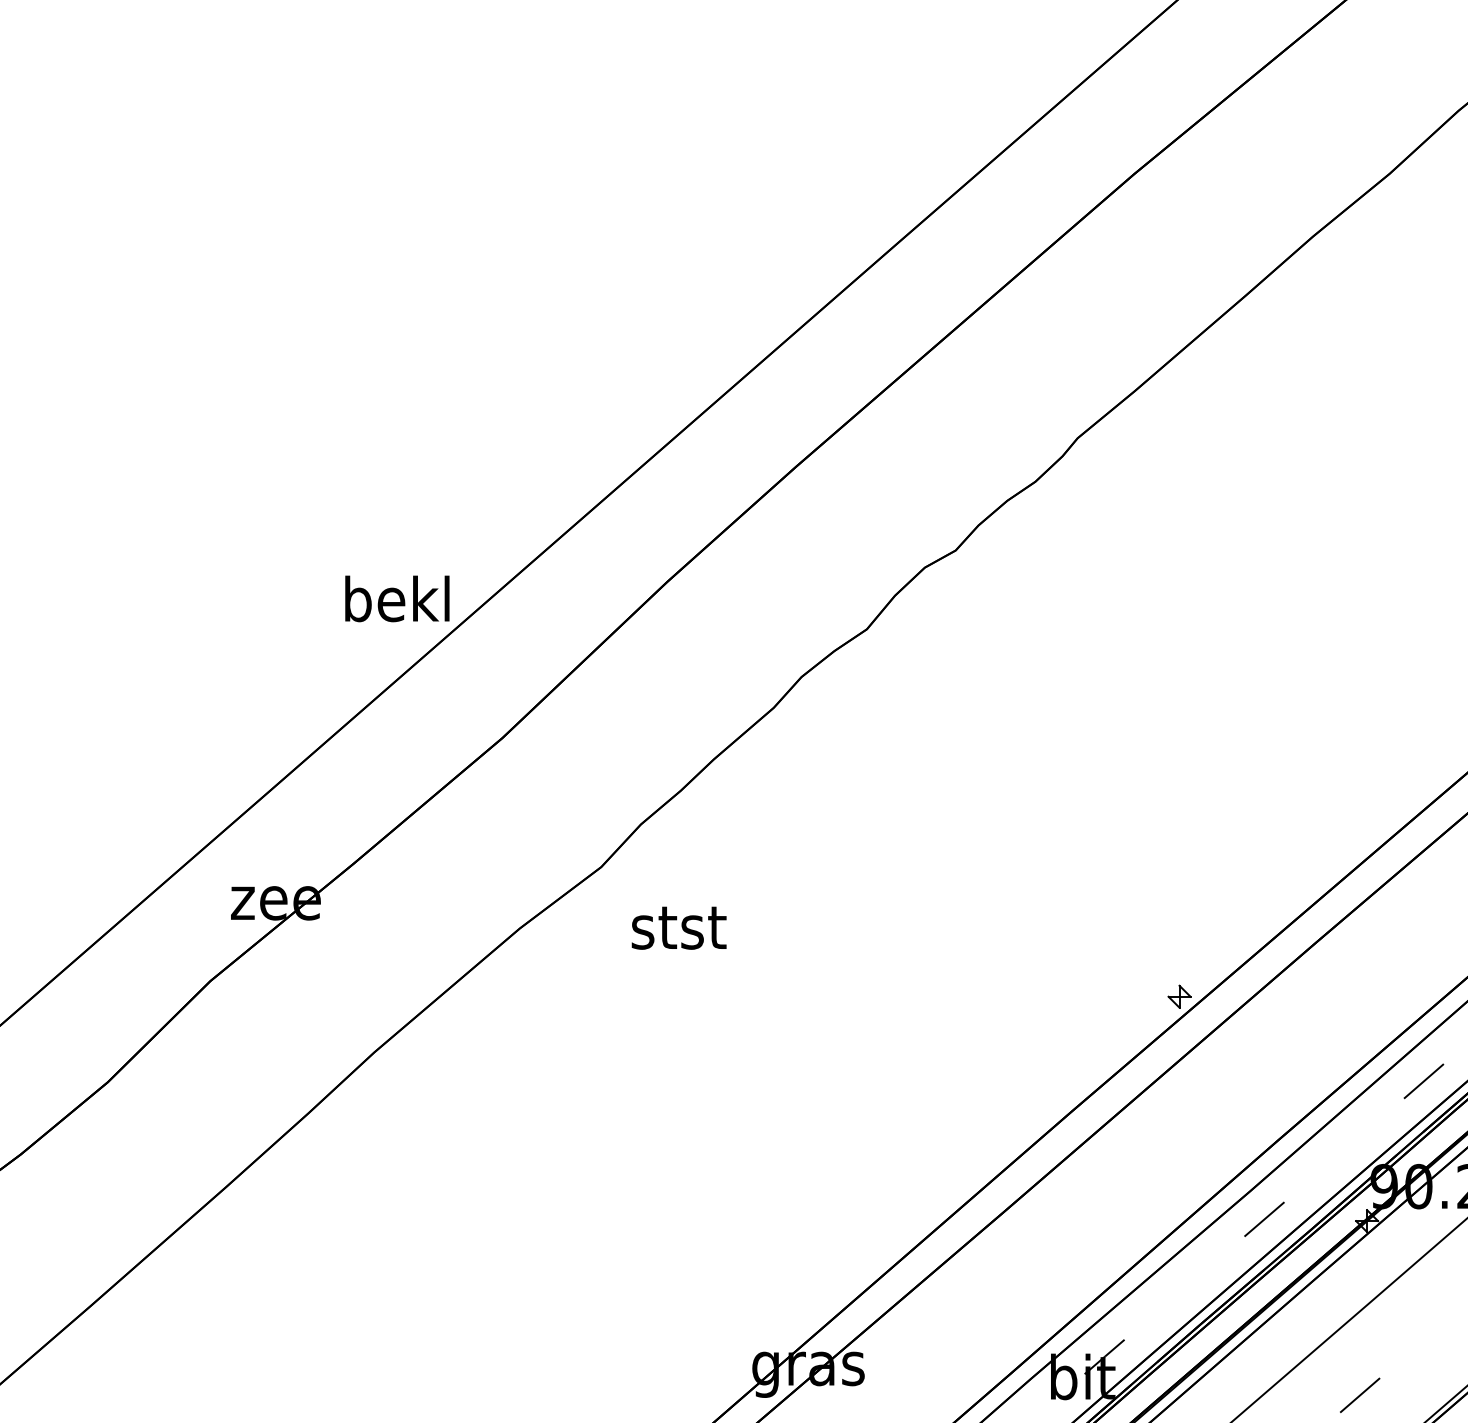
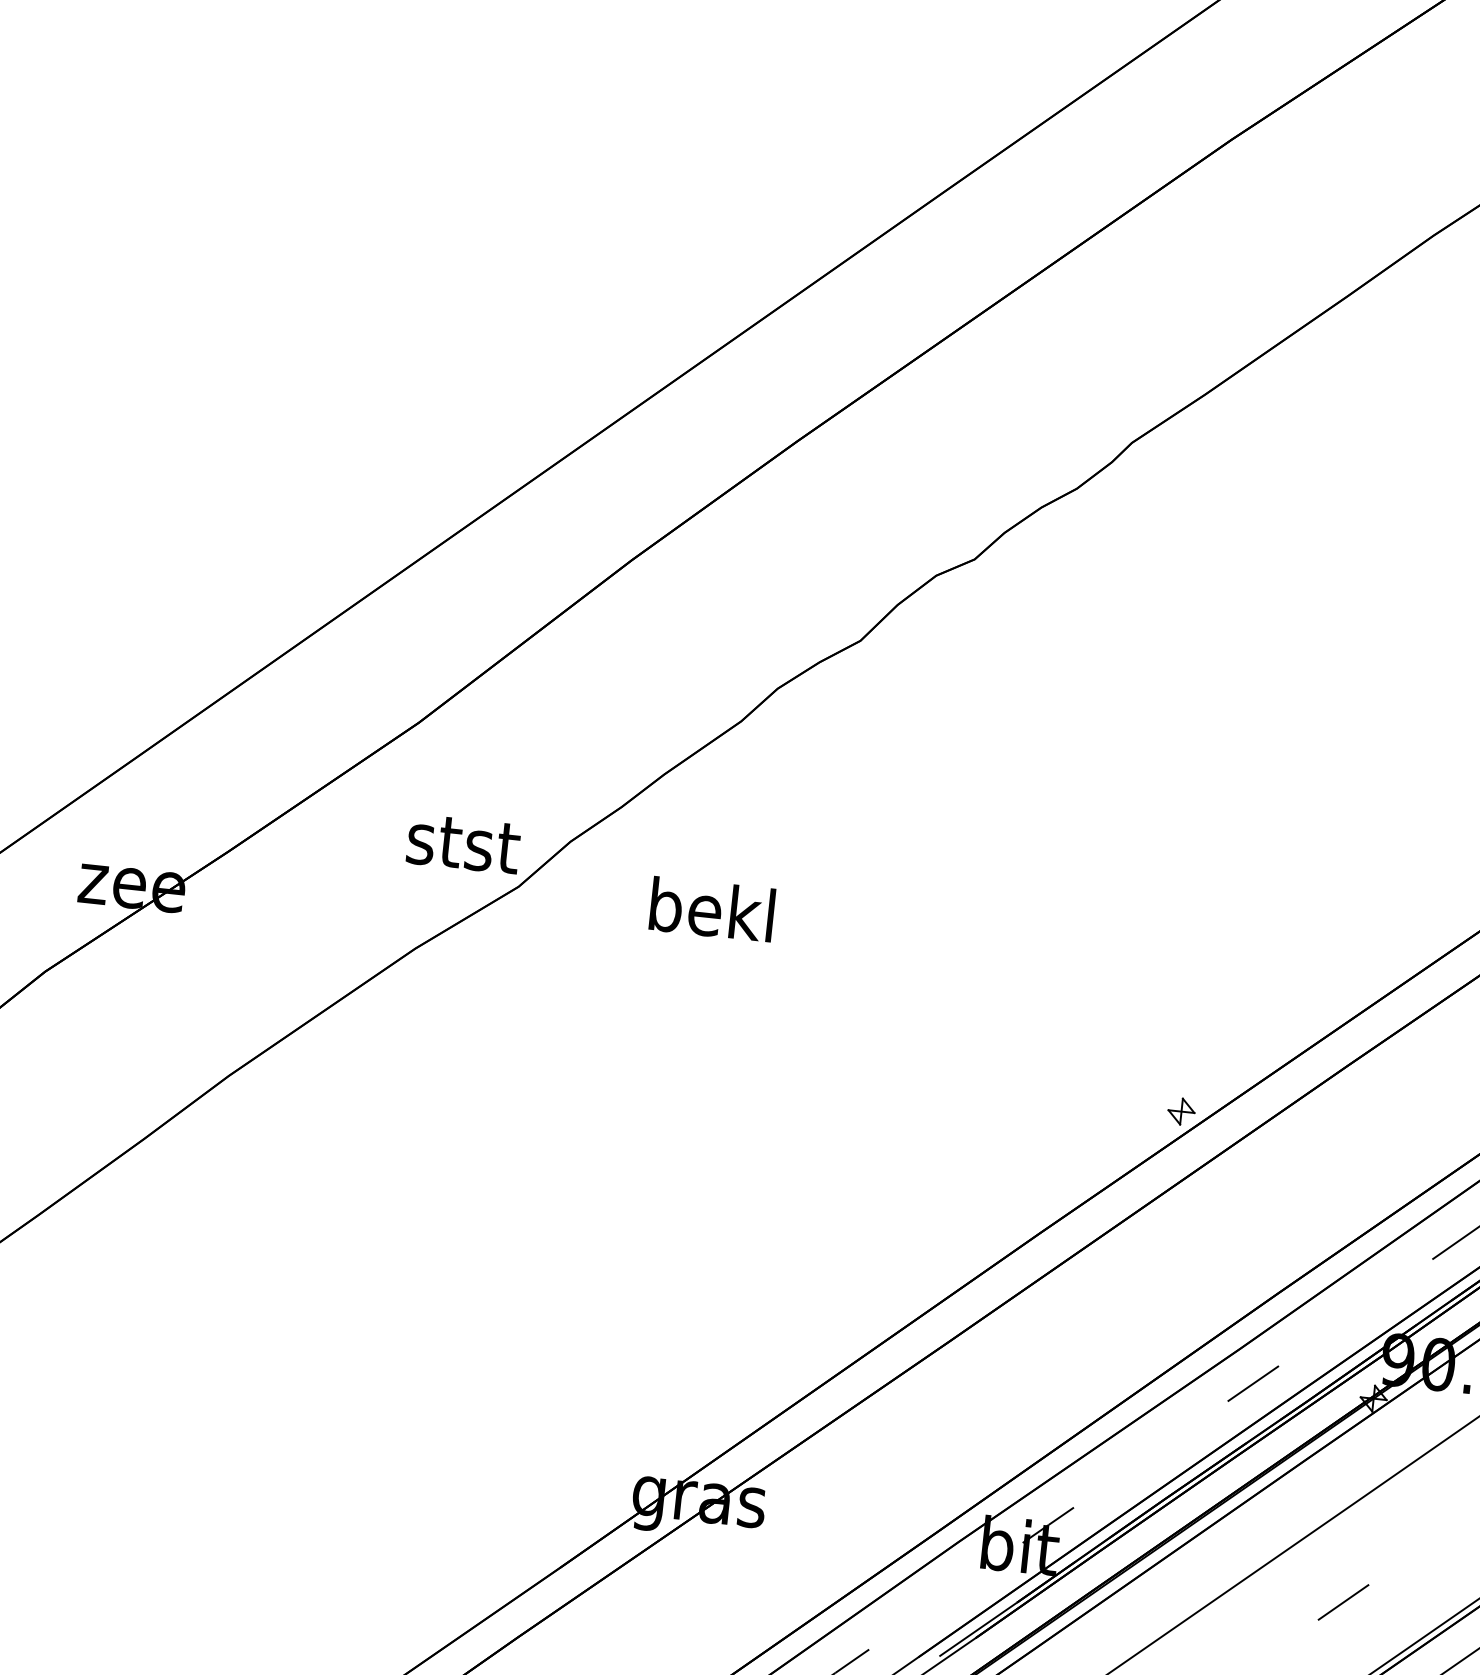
text: (397, 598) -> (712, 909), moved
text: (678, 927) -> (462, 843), moved

